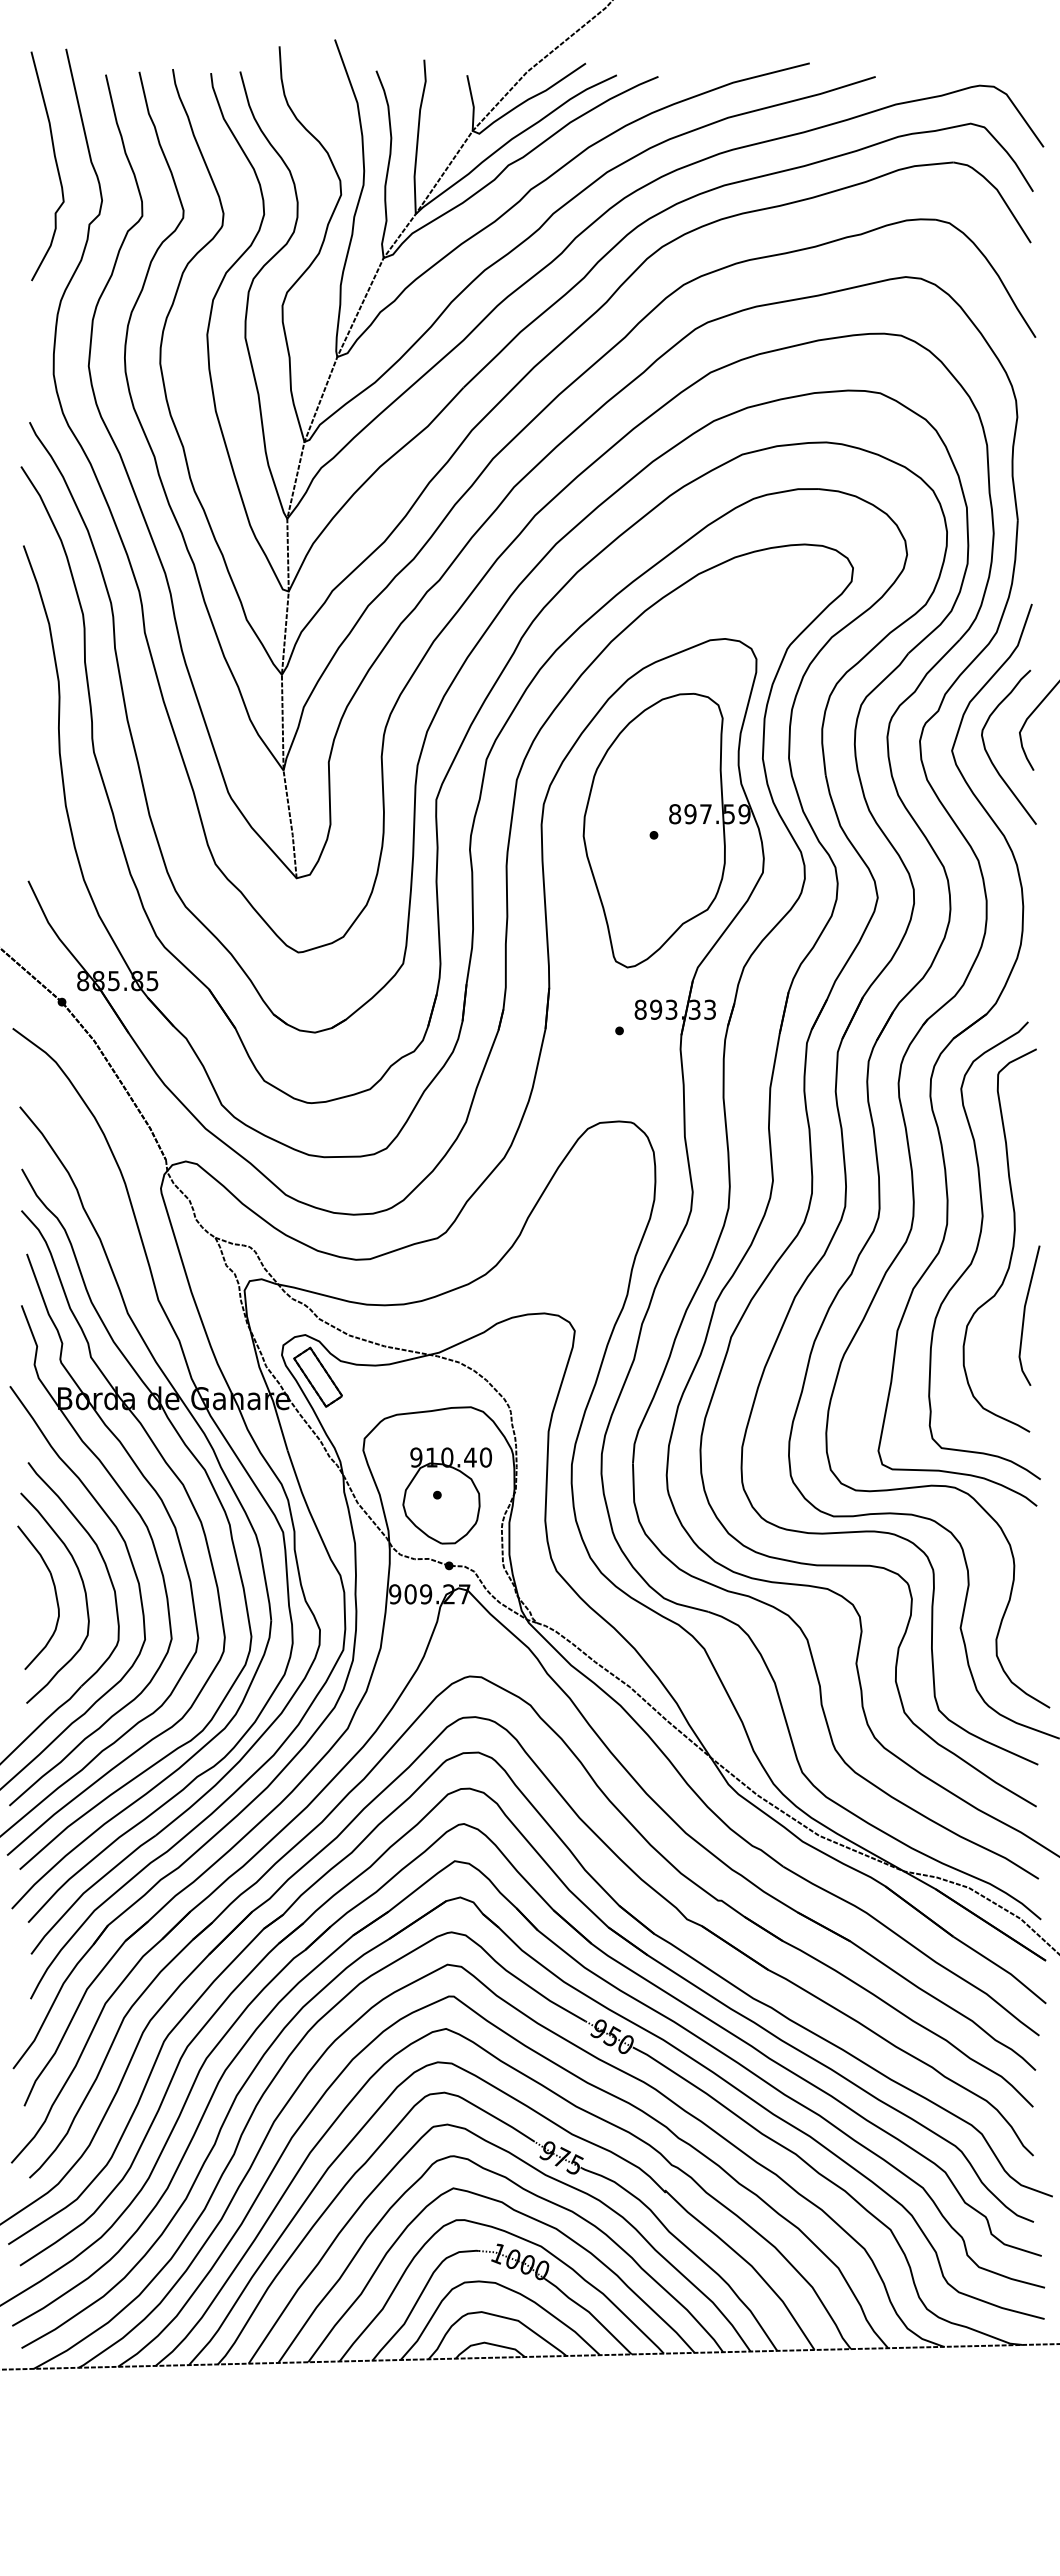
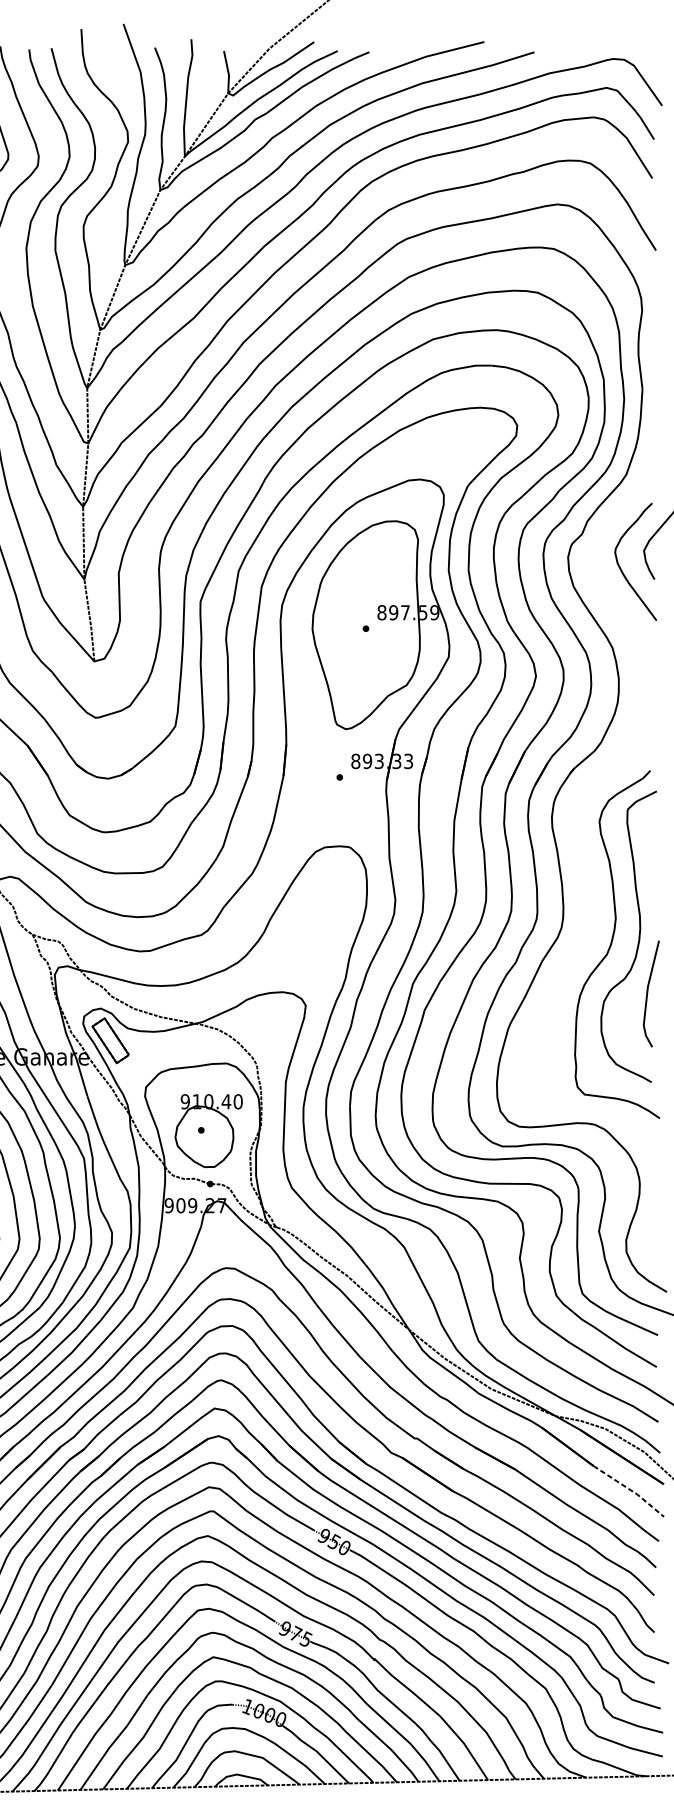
part: (948, 1046) -> (589, 789), removed
line: (1001, 1968) -> (630, 1490), solid -> dashed

